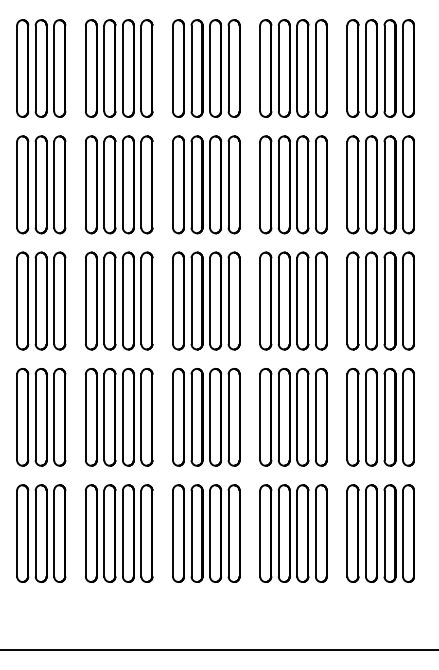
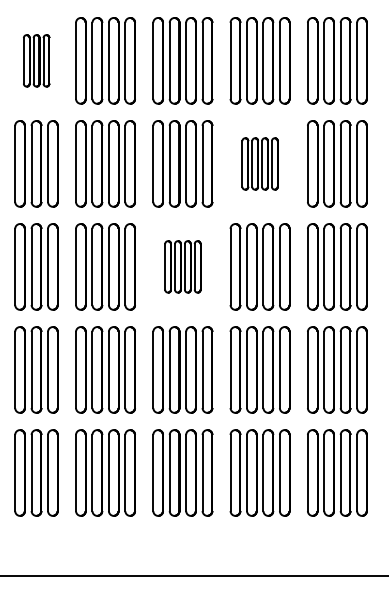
part: (41, 68) -> (36, 60), size x0.6
part: (293, 184) -> (260, 163), size x0.6
part: (206, 300) -> (182, 266), size x0.6

